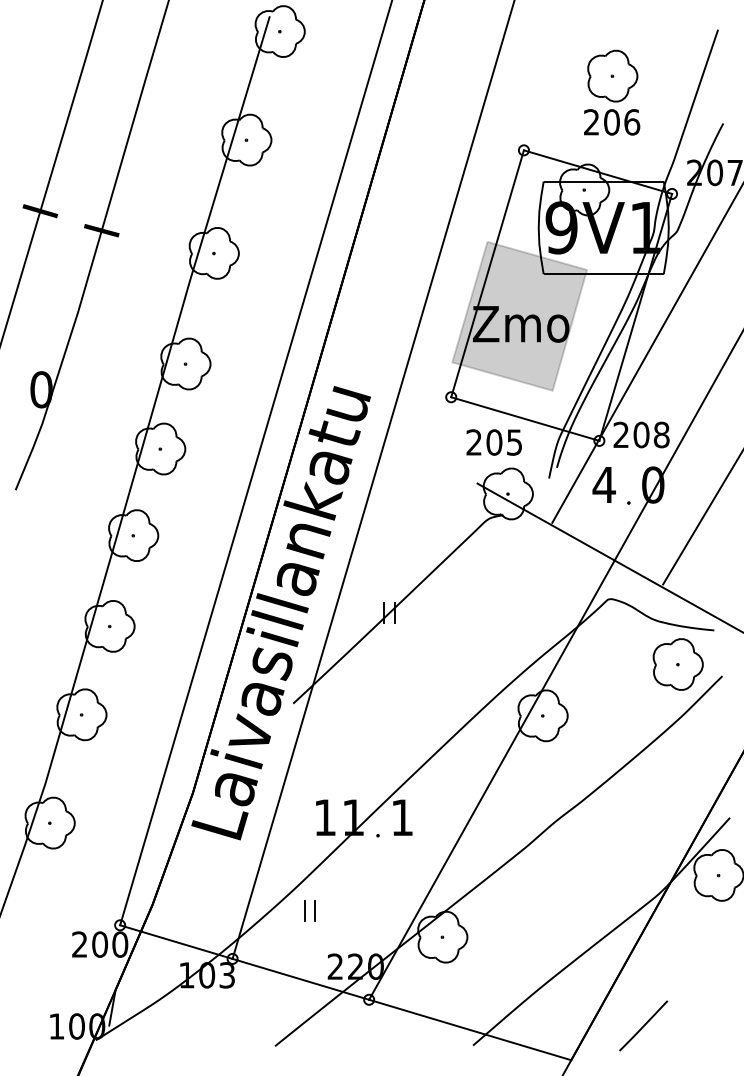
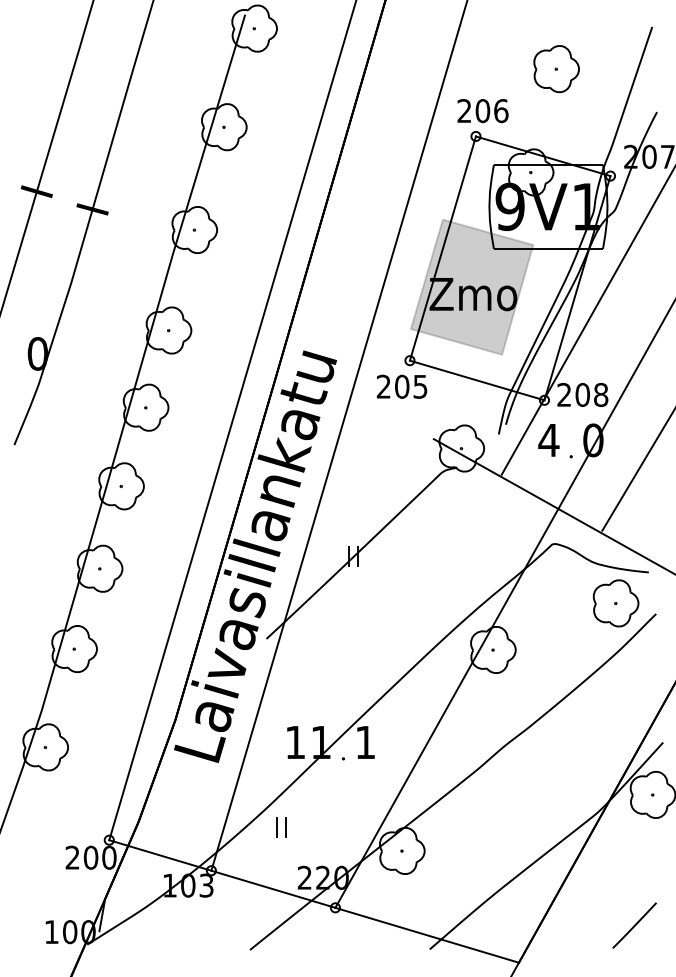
text: (611, 122) -> (482, 111), moved
text: (493, 442) -> (401, 386), moved
line: (643, 1025) -> (634, 925), moved

